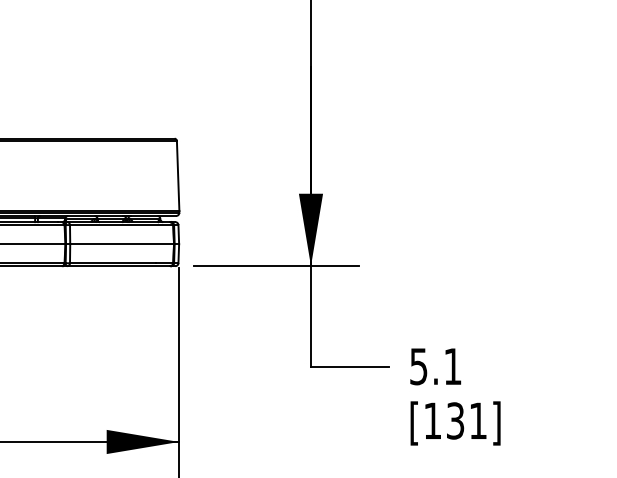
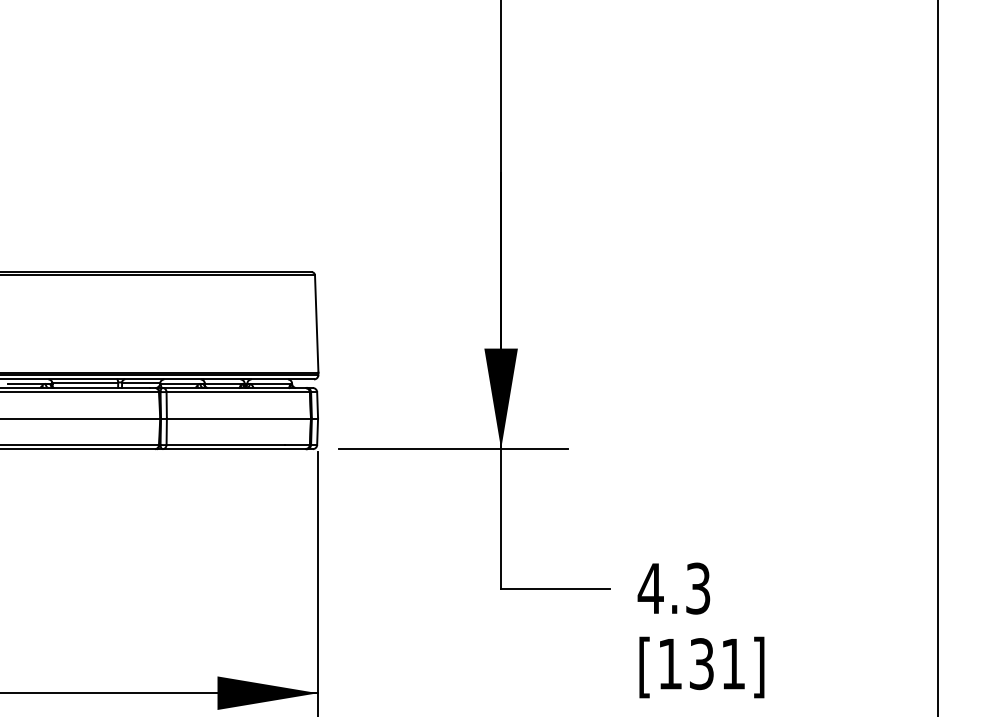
text: (435, 366) -> (673, 588), 5.1 -> 4.3

